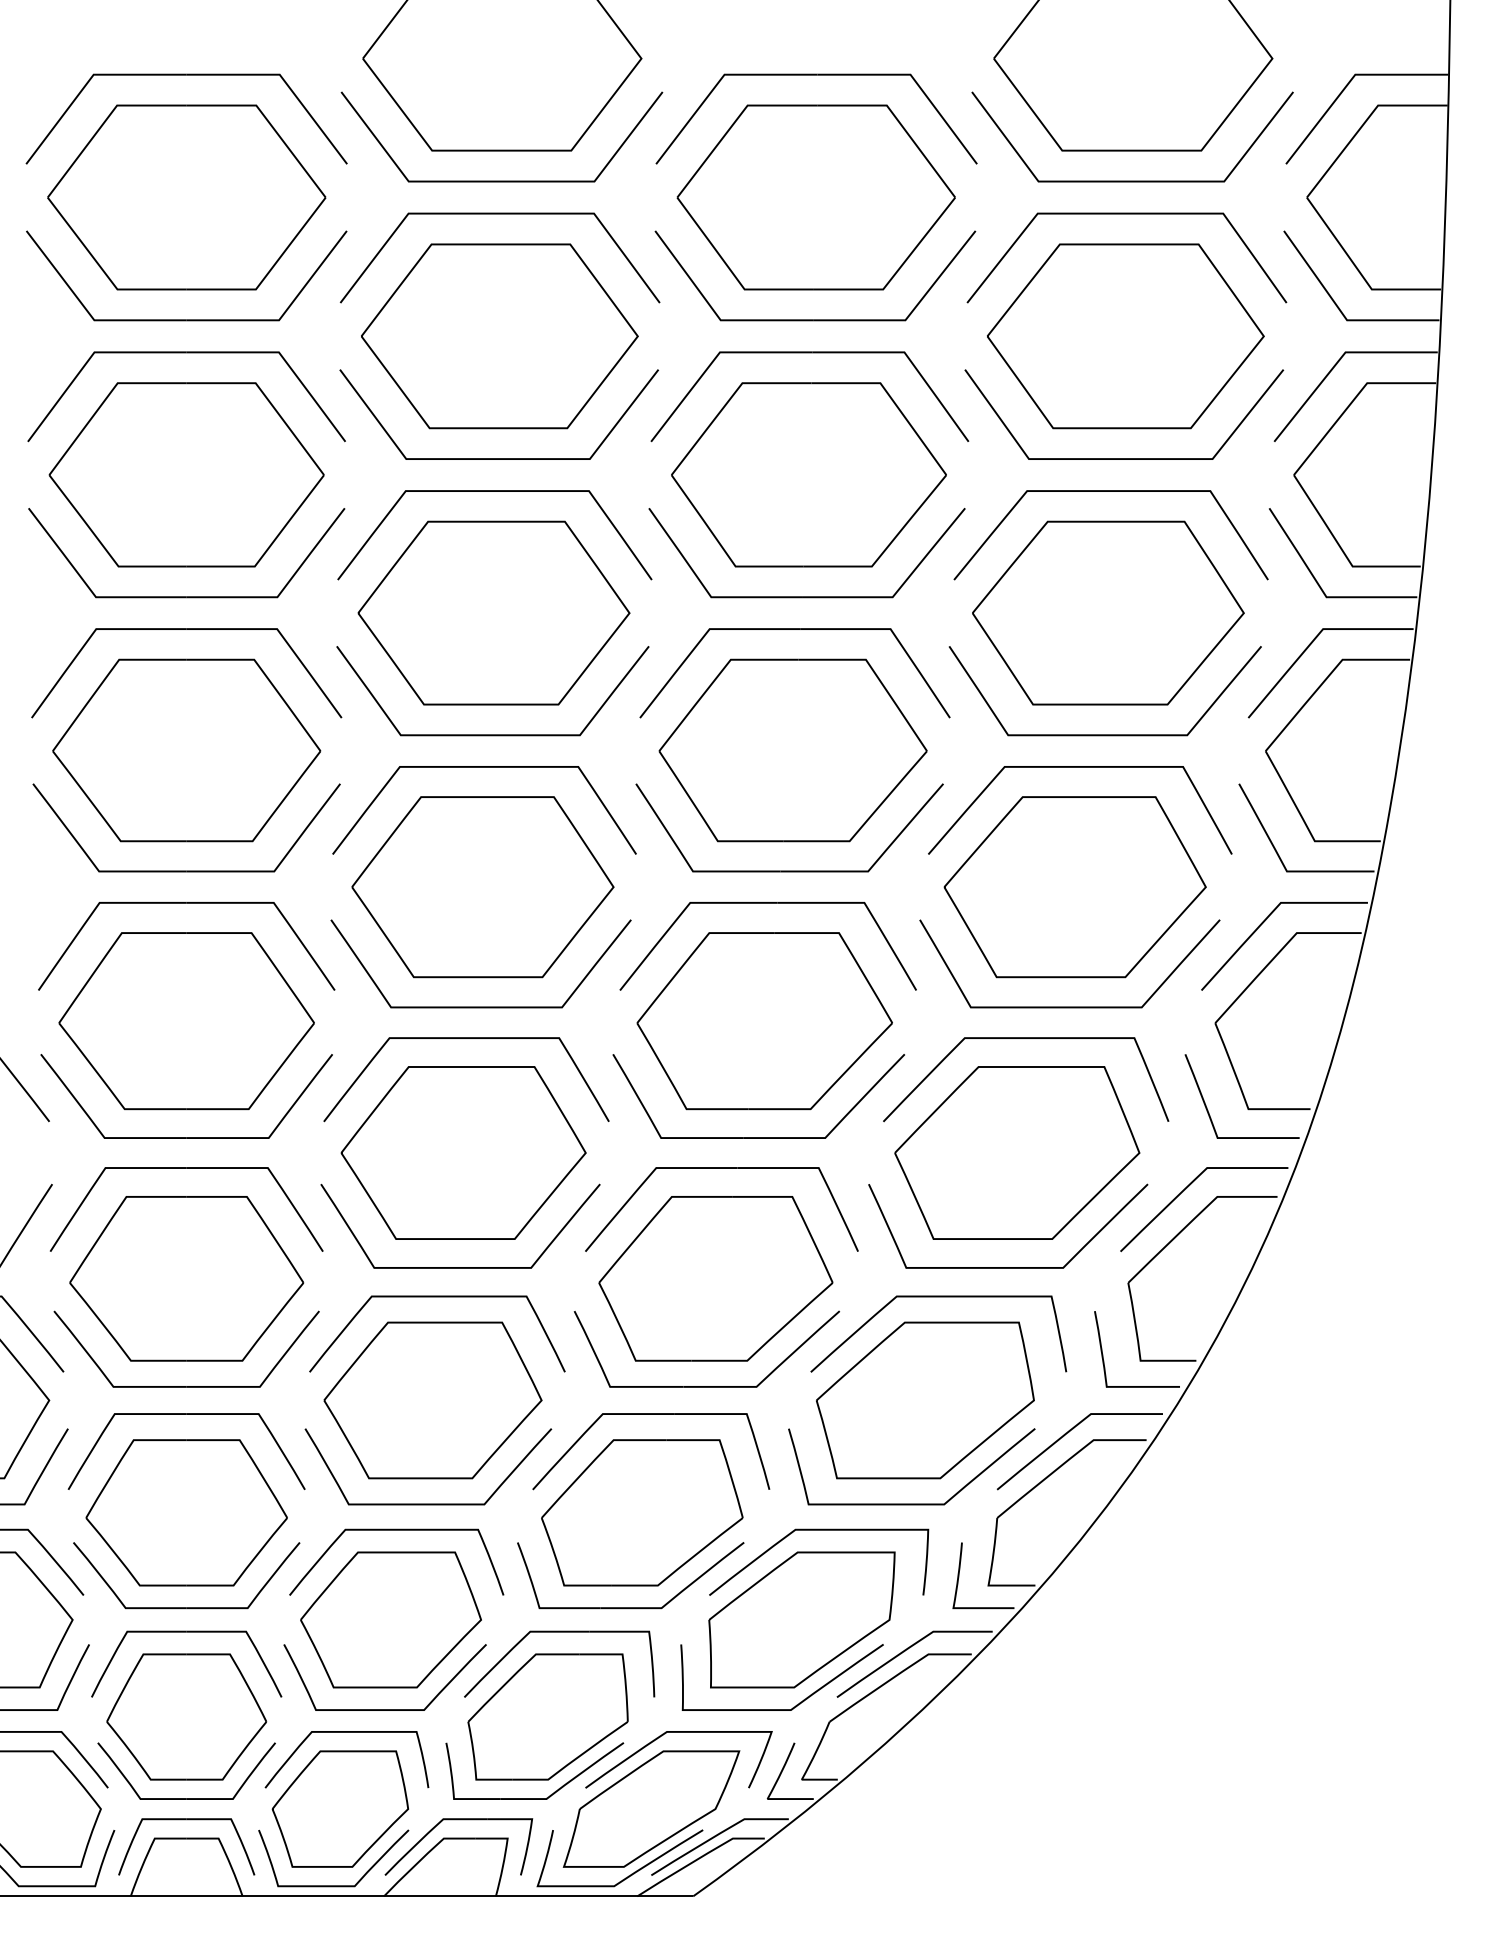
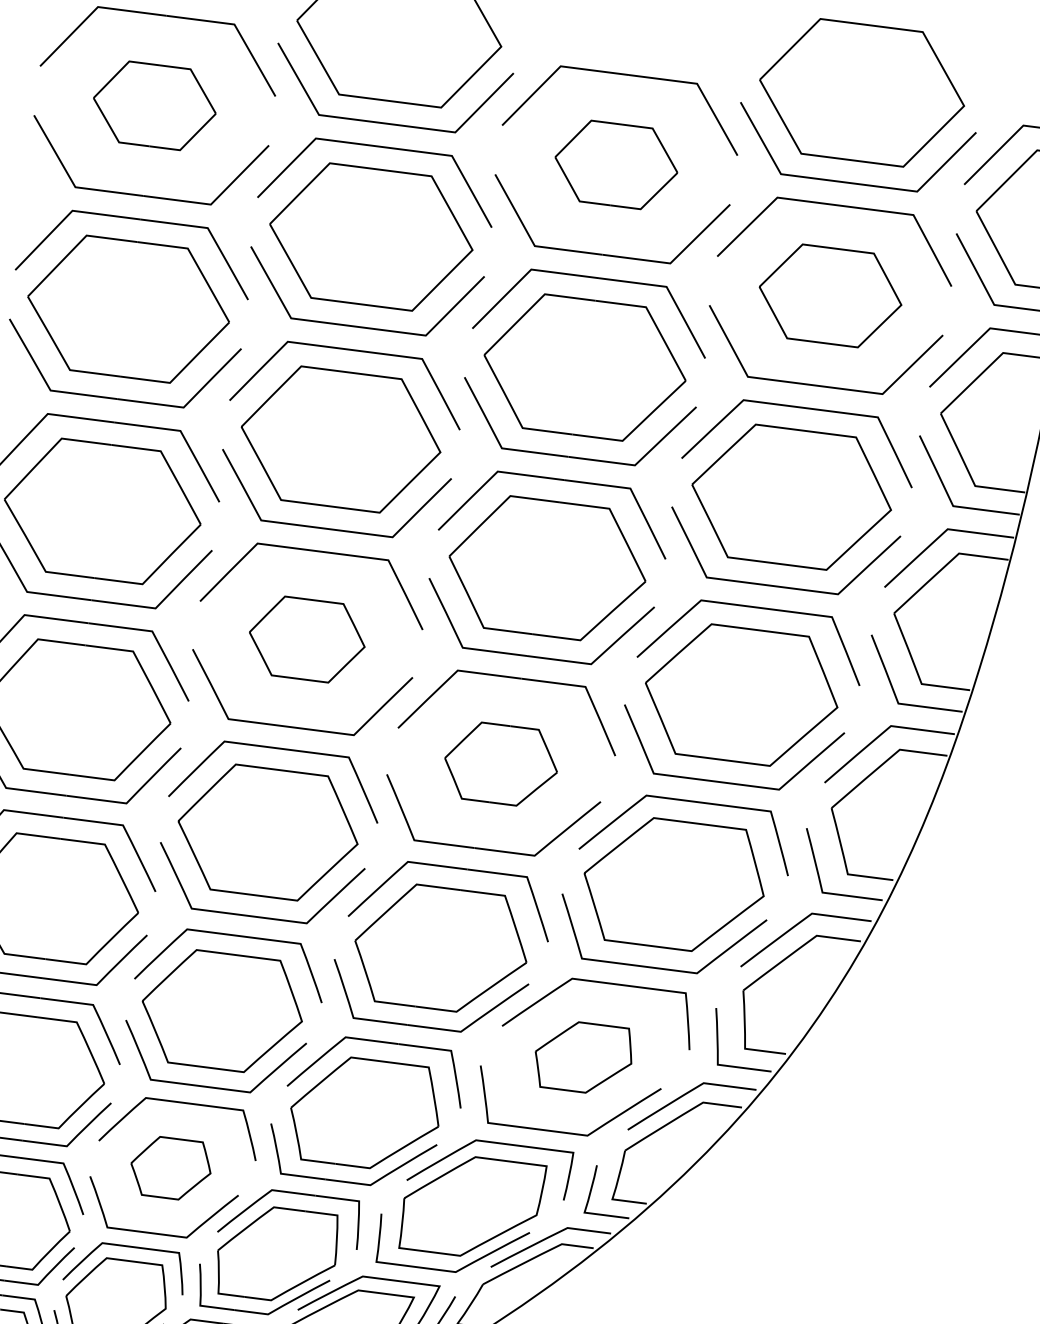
part: (186, 197) -> (154, 105), size x0.6
part: (815, 197) -> (615, 164), size x0.6
part: (1125, 336) -> (830, 296), size x0.7
part: (482, 887) -> (306, 639), size x0.6
part: (764, 1021) -> (501, 764), size x0.6
part: (925, 1400) -> (583, 1057), size x0.6
part: (390, 1619) -> (170, 1168), size x0.6

